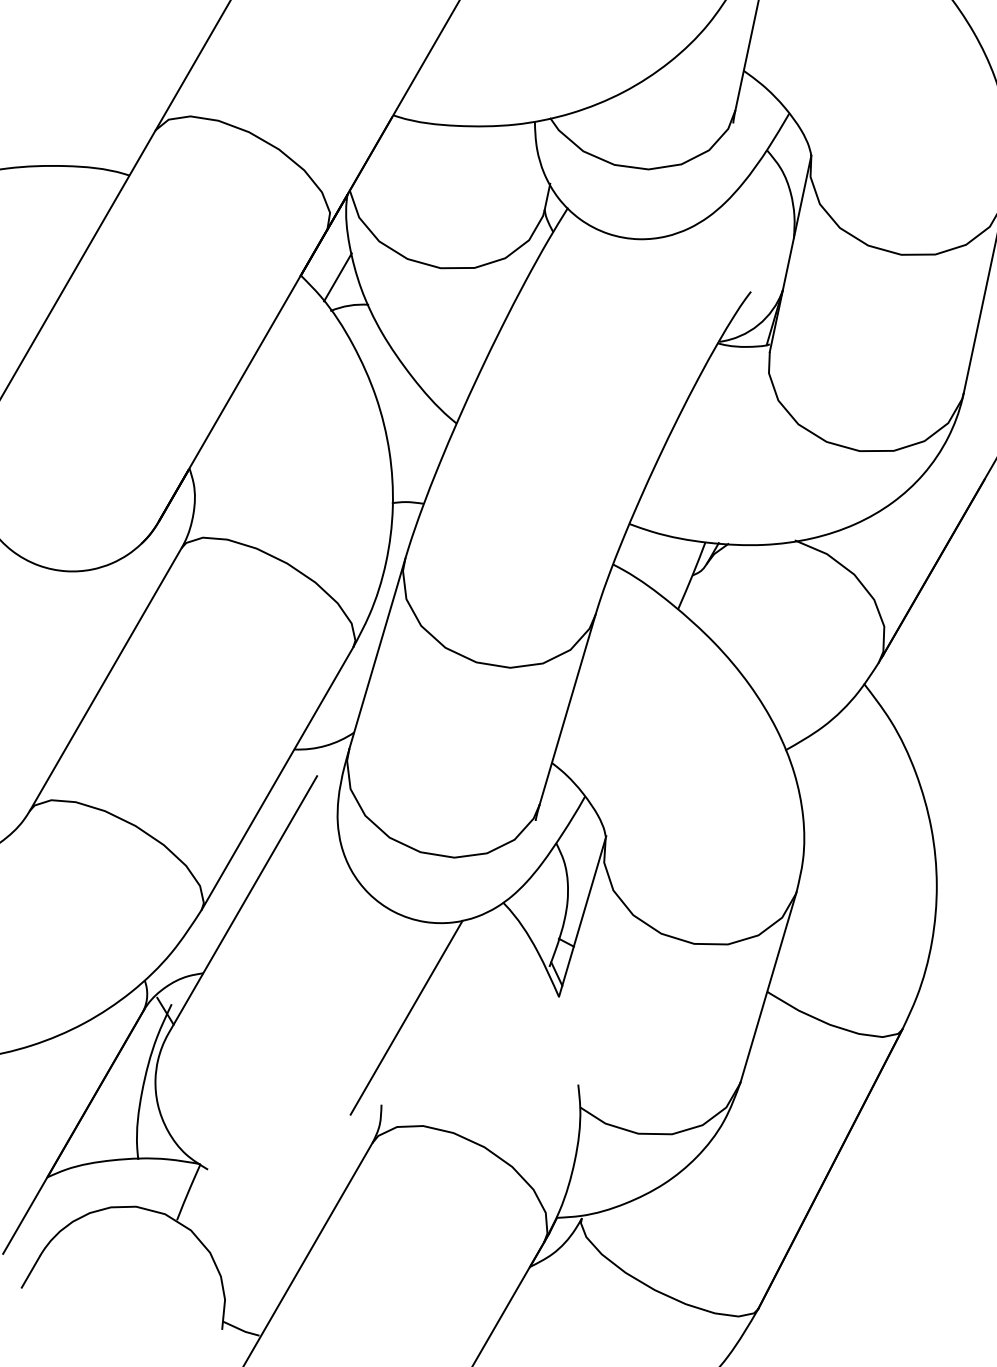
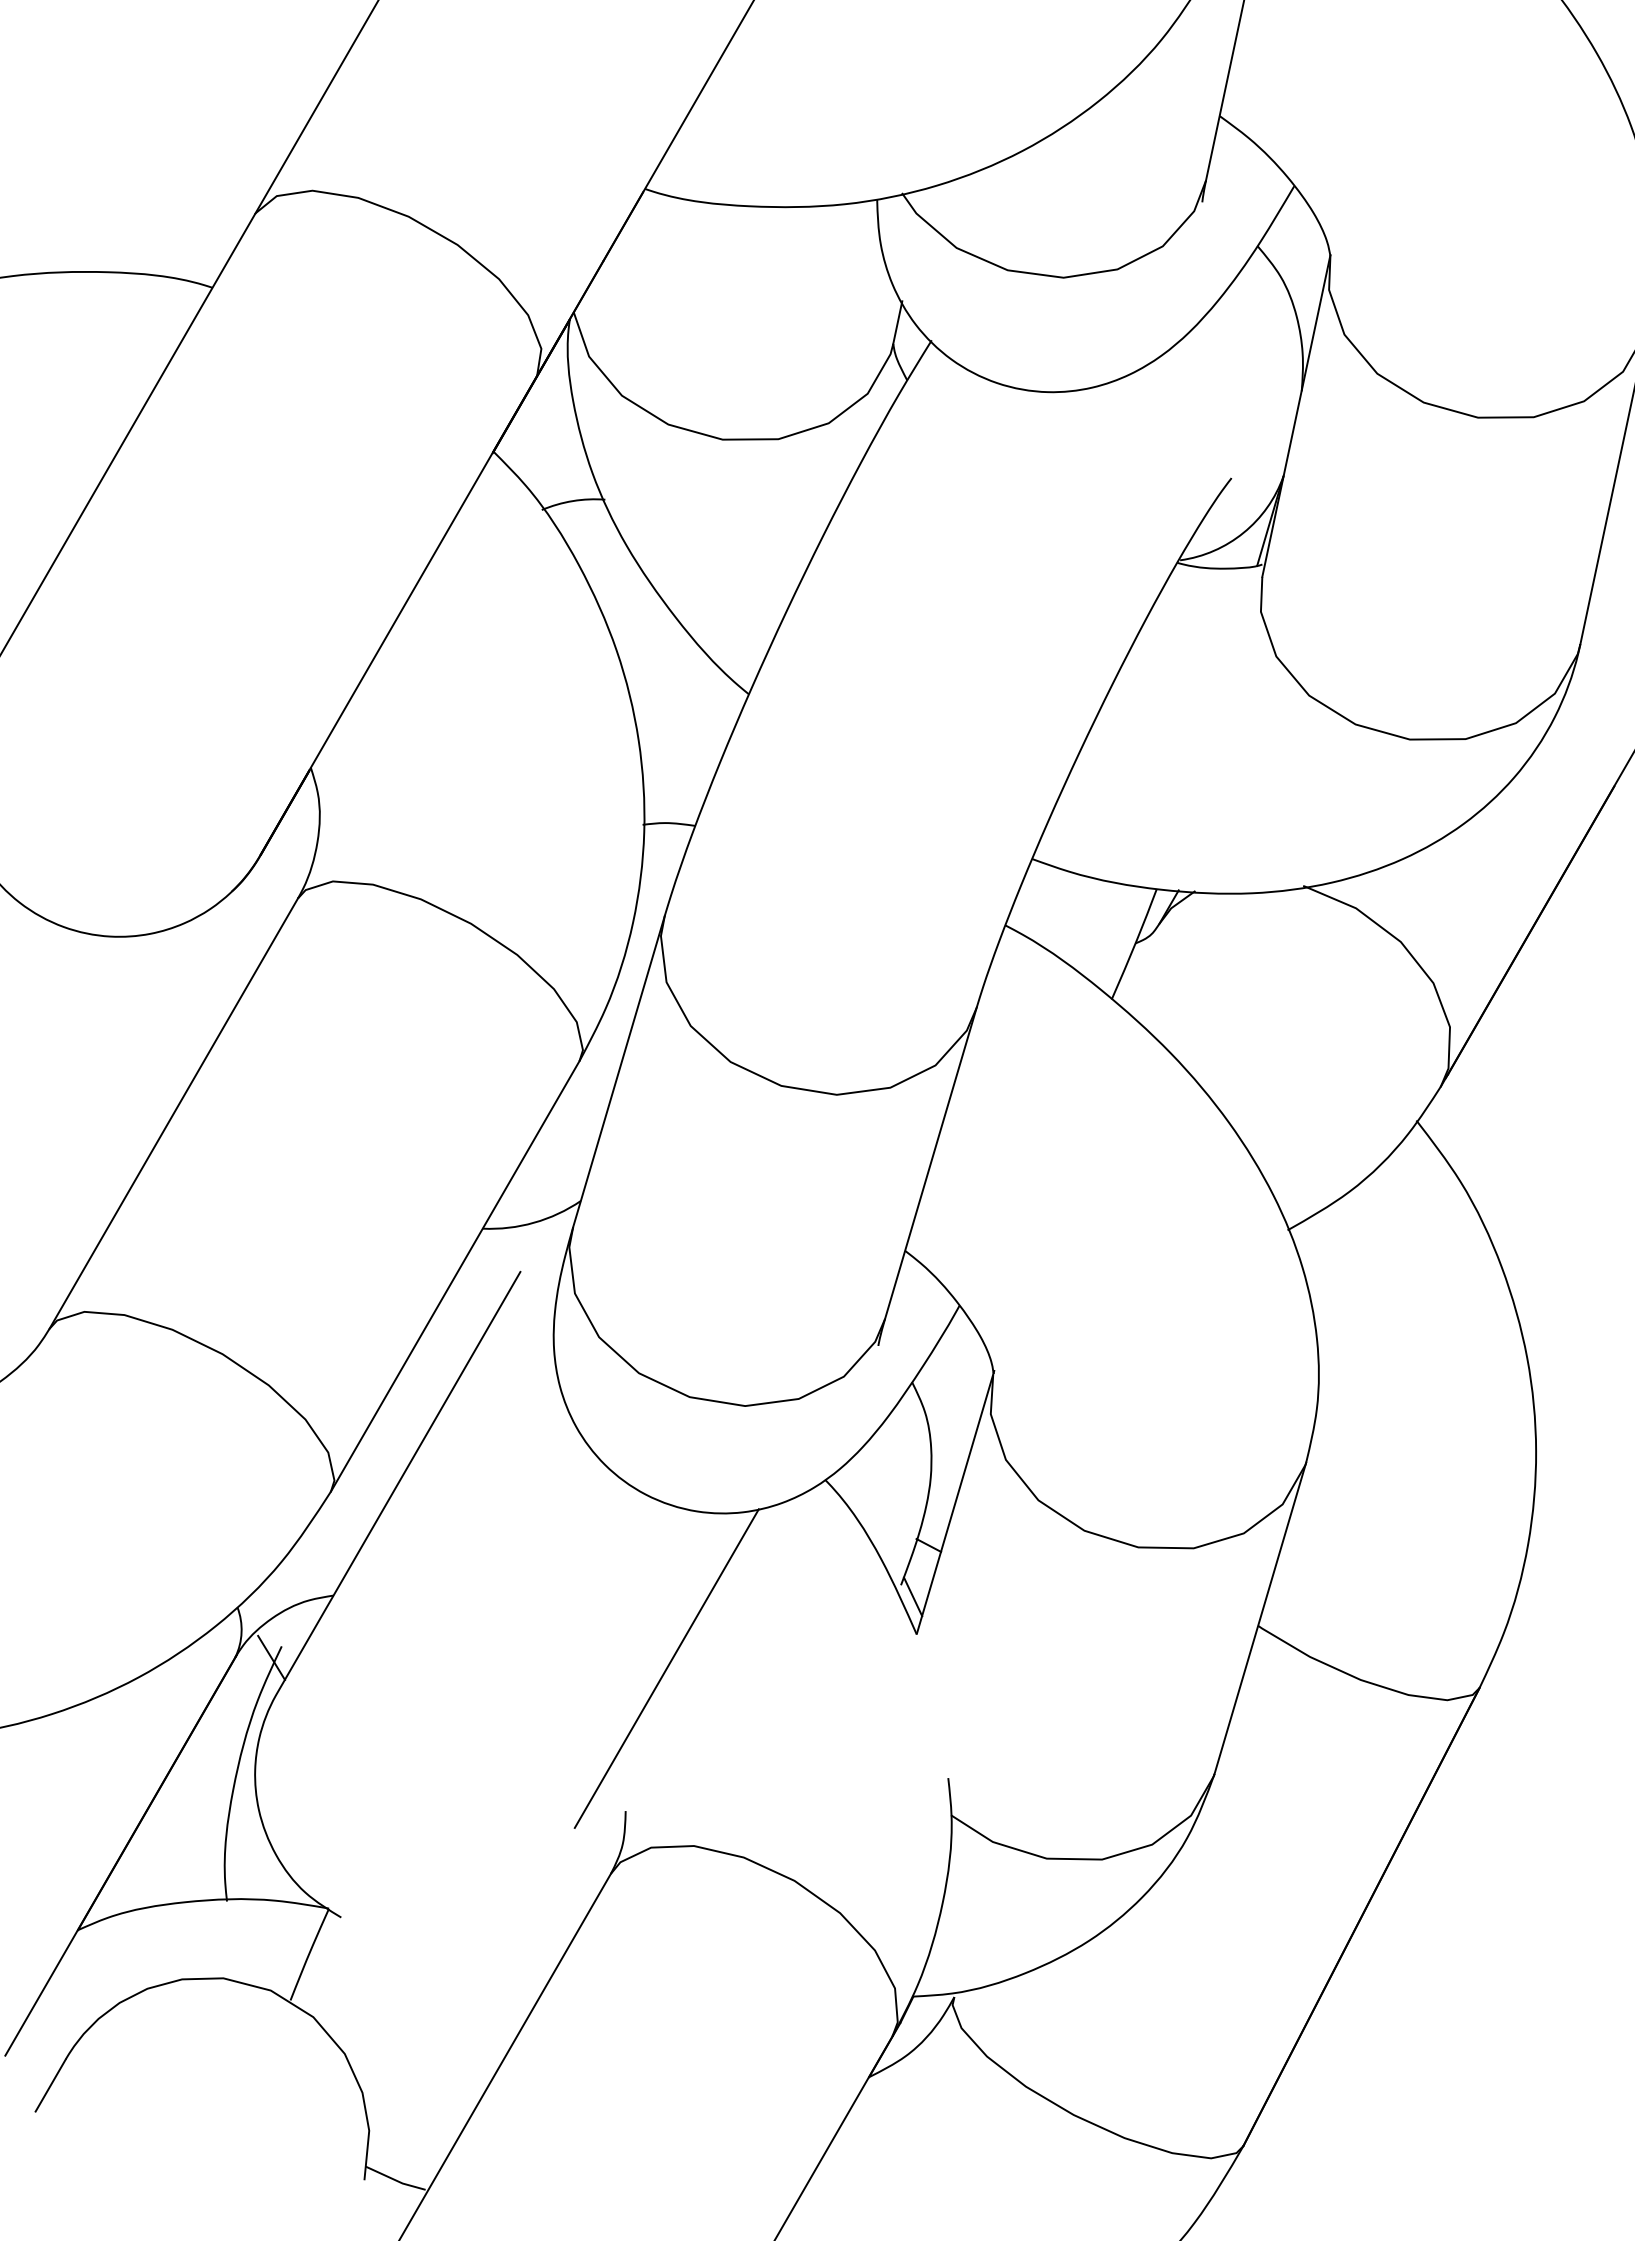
line: (337, 277) -> (553, 454), removed

